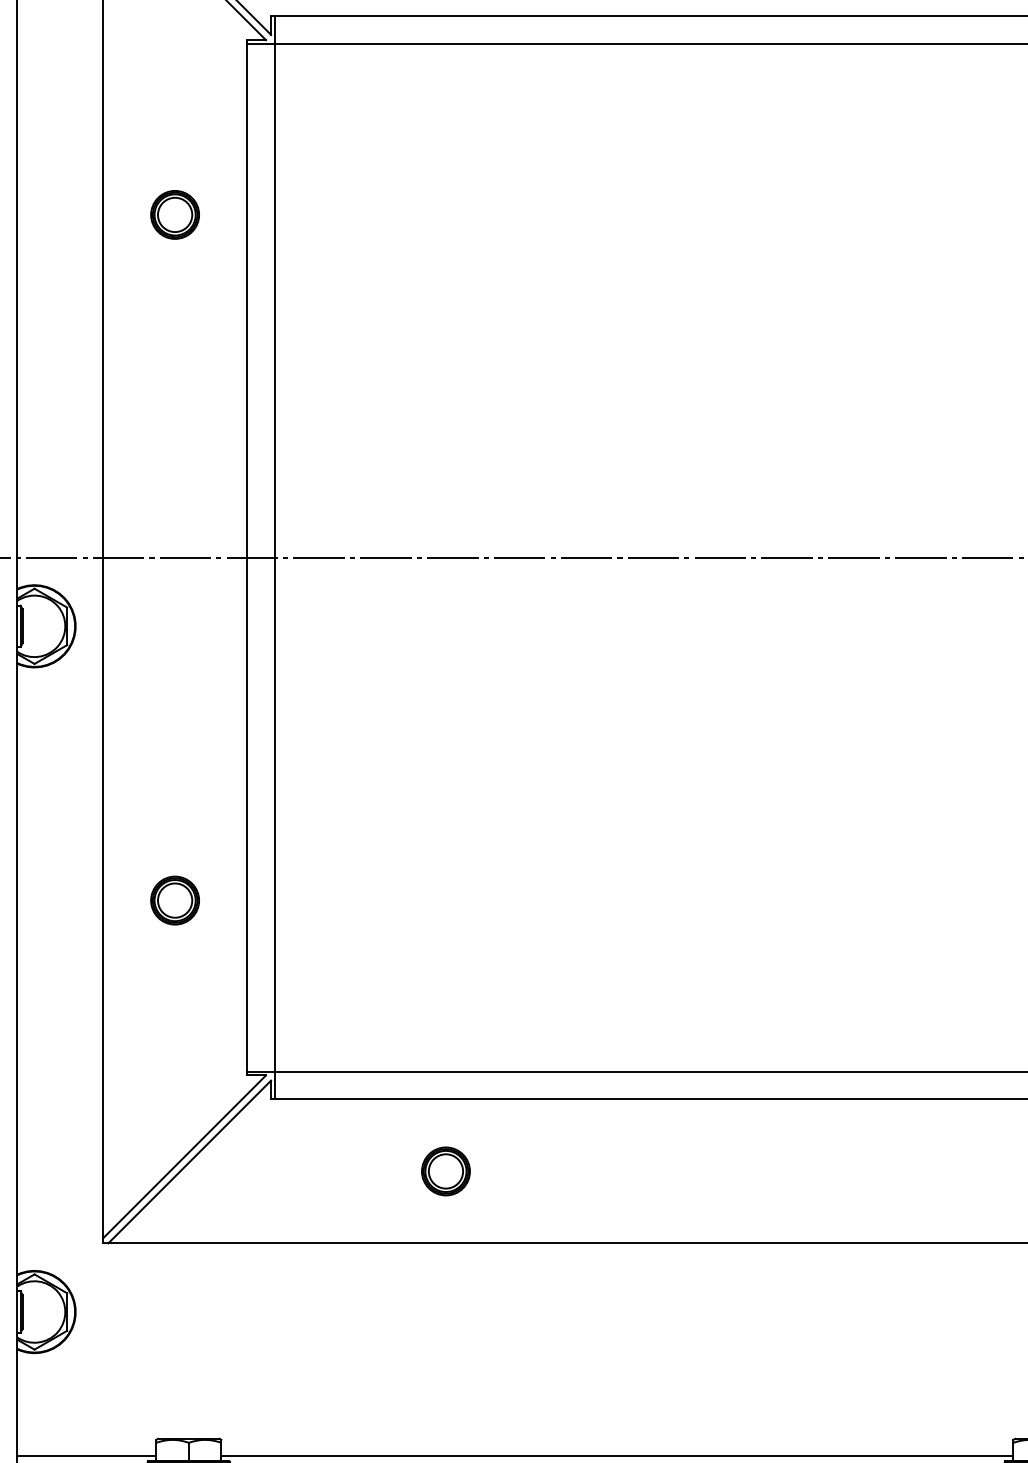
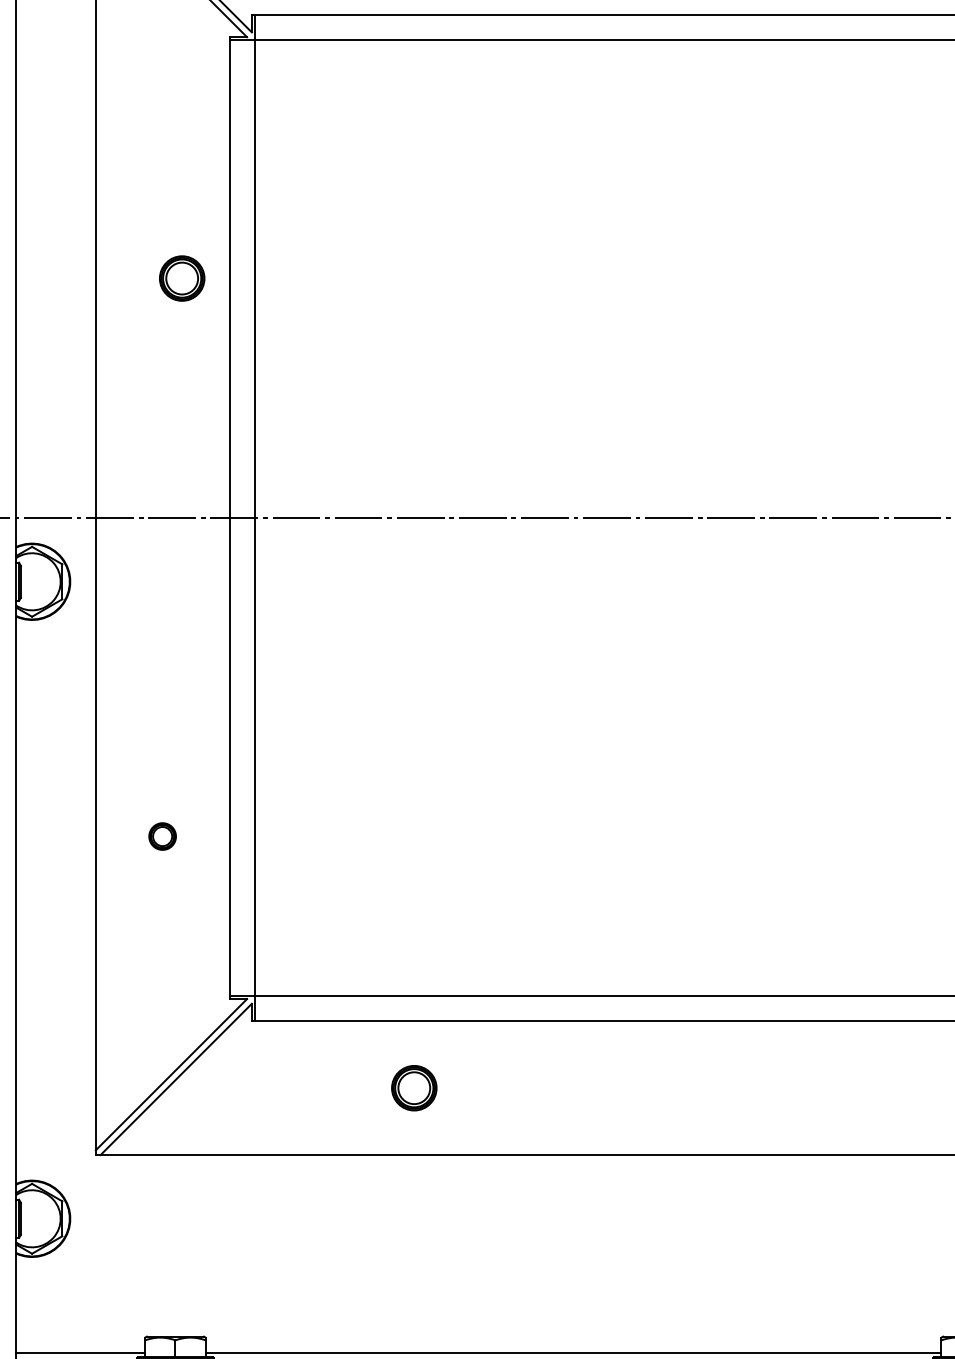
part: (174, 214) -> (181, 278), moved
part: (174, 900) -> (162, 836), size x0.6

